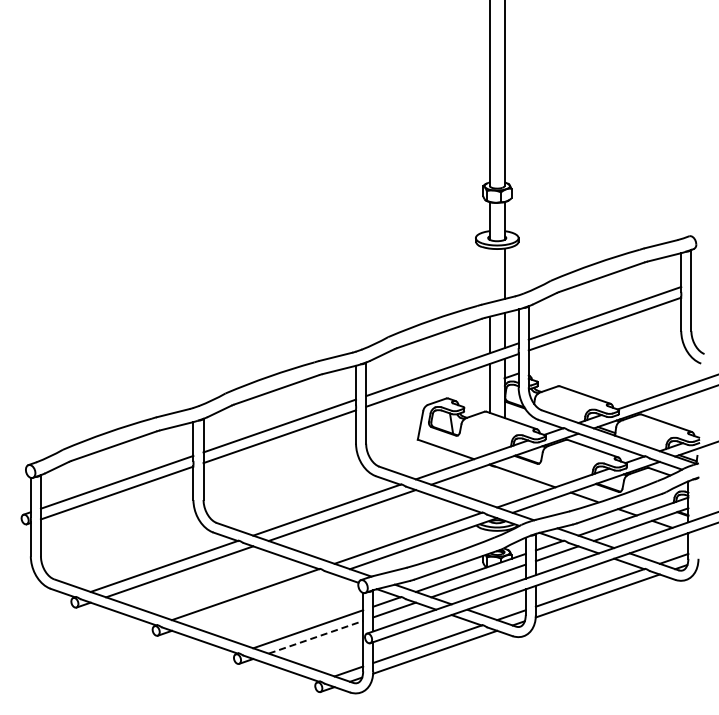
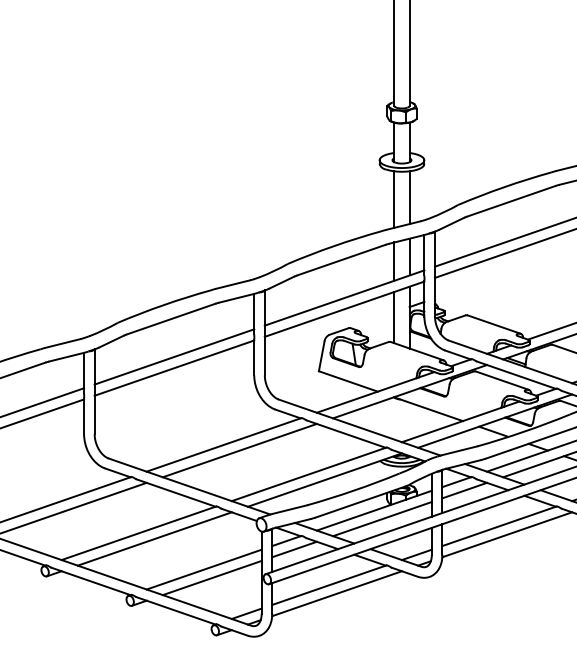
line: (489, 275) -> (393, 199), added
line: (260, 599) -> (154, 538), added
line: (315, 637) -> (211, 578), dashed -> solid

